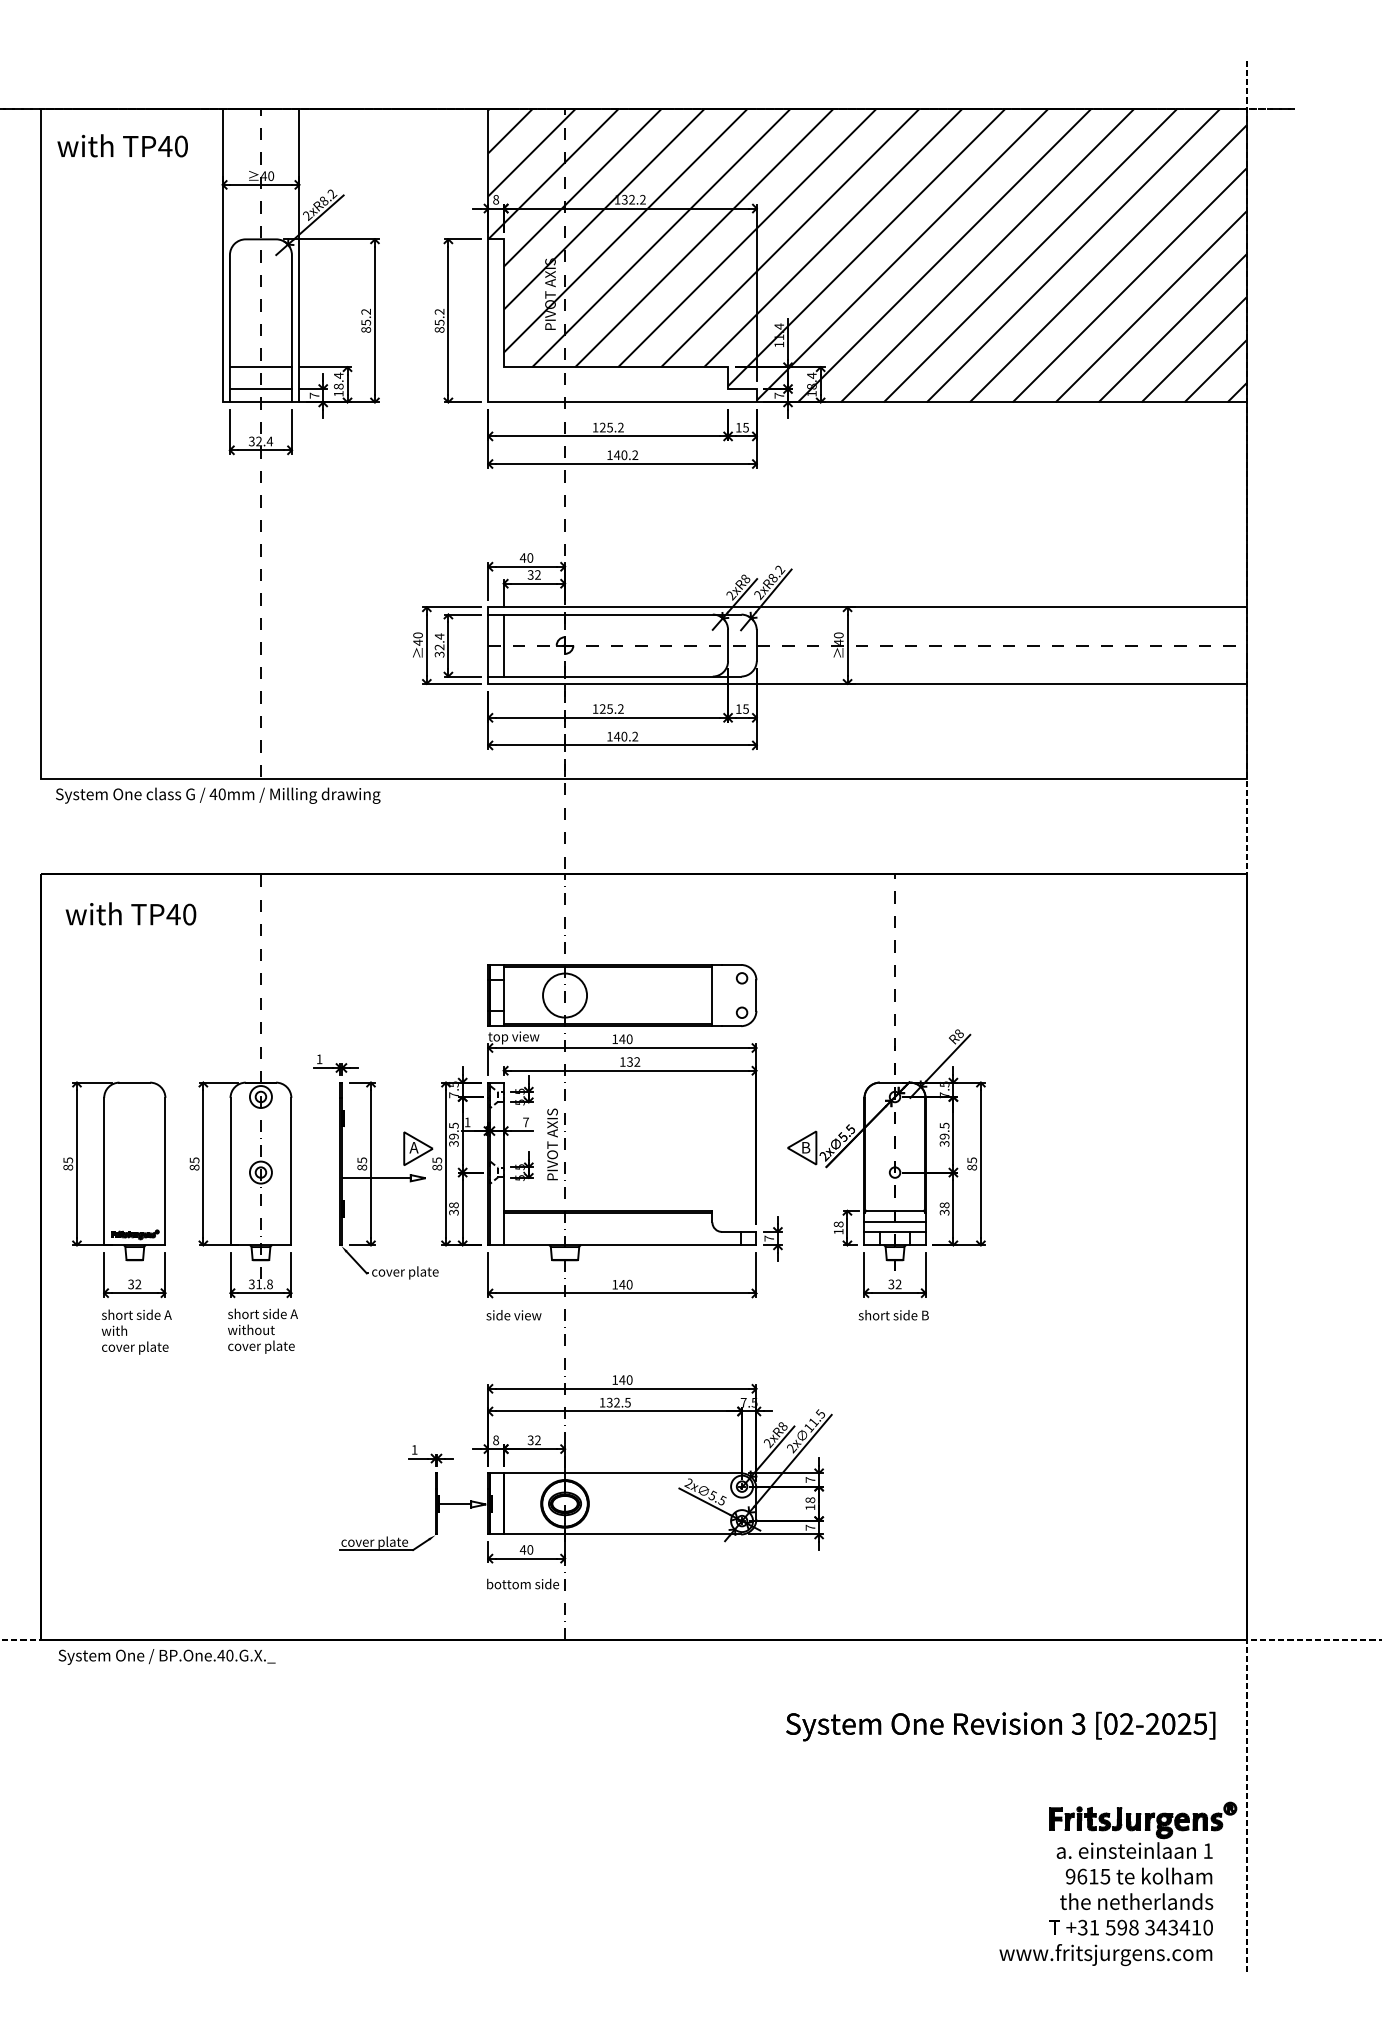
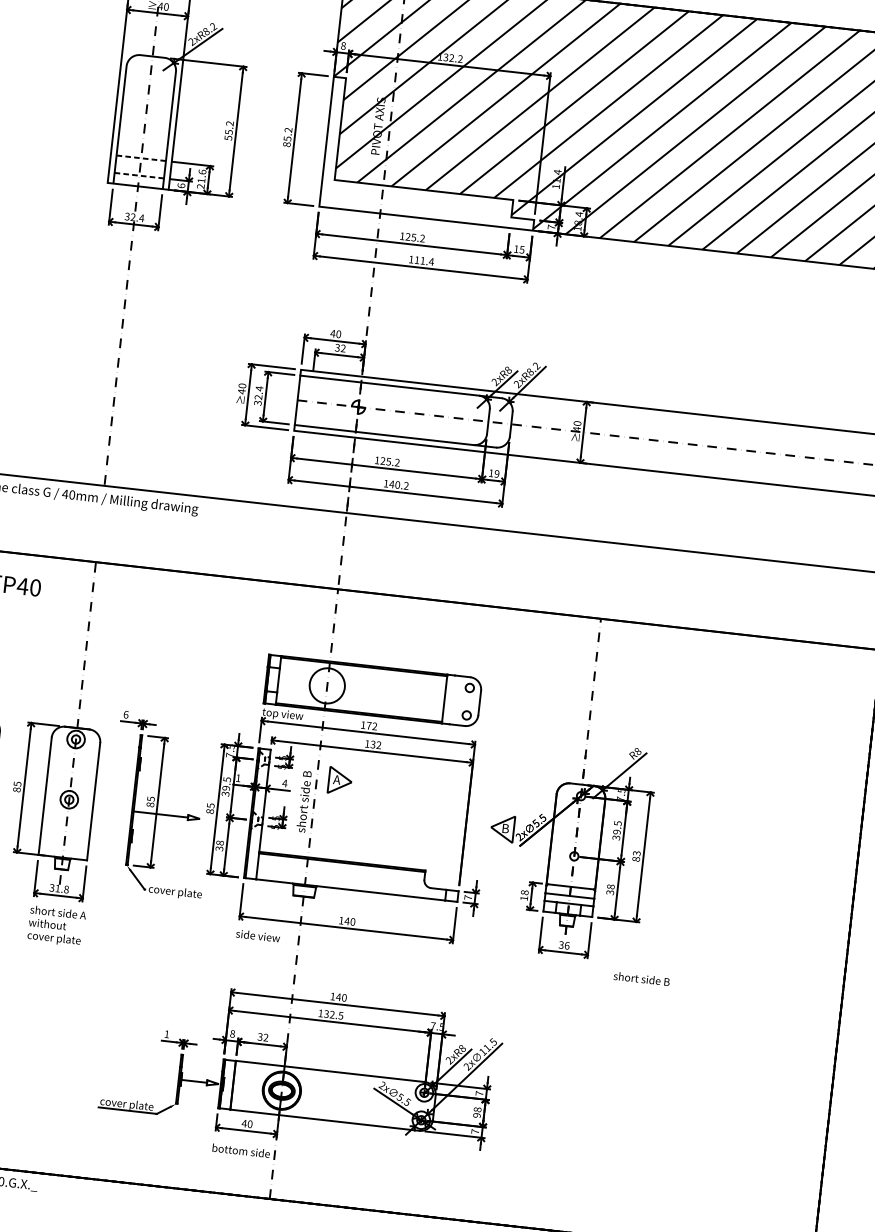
text: (365, 329) -> (227, 137), 85.2 -> 55.2
line: (261, 367) -> (141, 158), solid -> dashed
text: (338, 384) -> (201, 179), 18.4 -> 21.6
line: (261, 389) -> (139, 176), solid -> dashed
text: (314, 395) -> (181, 185), 7 -> 6
text: (626, 455) -> (424, 261), 140.2 -> 111.4
line: (503, 645) -> (309, 401), removed
text: (745, 708) -> (496, 473), 15 -> 19
text: (625, 1039) -> (371, 726), 140 -> 172
text: (319, 1059) -> (126, 714), 1 -> 6
text: (525, 1122) -> (284, 783), 7 -> 4
text: (551, 1141) -> (303, 800), PIVOT AXIS -> short side B
part: (418, 1148) -> (340, 780), moved
text: (971, 1159) -> (636, 852), 85 -> 83
text: (898, 1284) -> (567, 945), 32 -> 36
text: (893, 1315) -> (641, 979), moved
text: (810, 1507) -> (477, 1115), 18 -> 98

